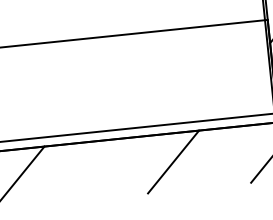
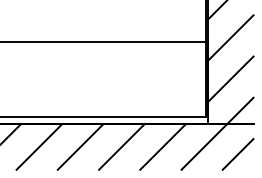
line: (224, 156) -> (162, 146), added
line: (121, 166) -> (80, 146), added
line: (70, 172) -> (39, 146), added

